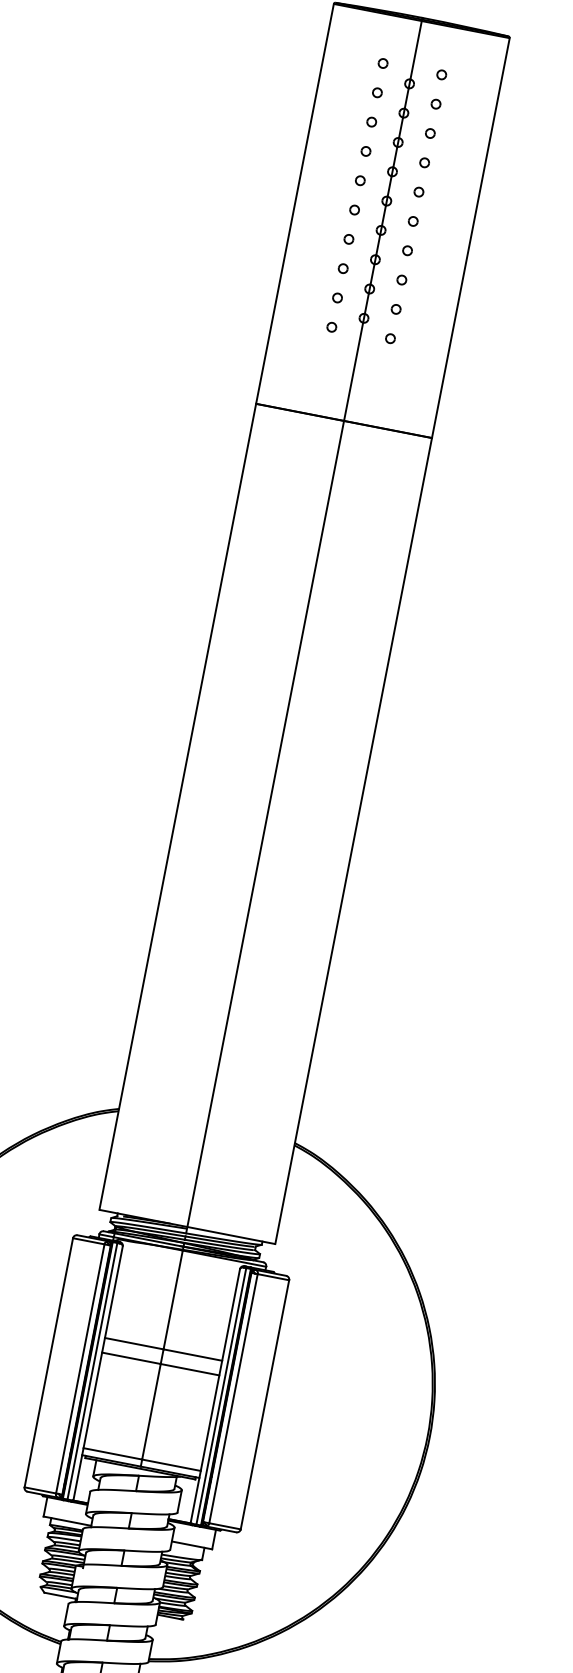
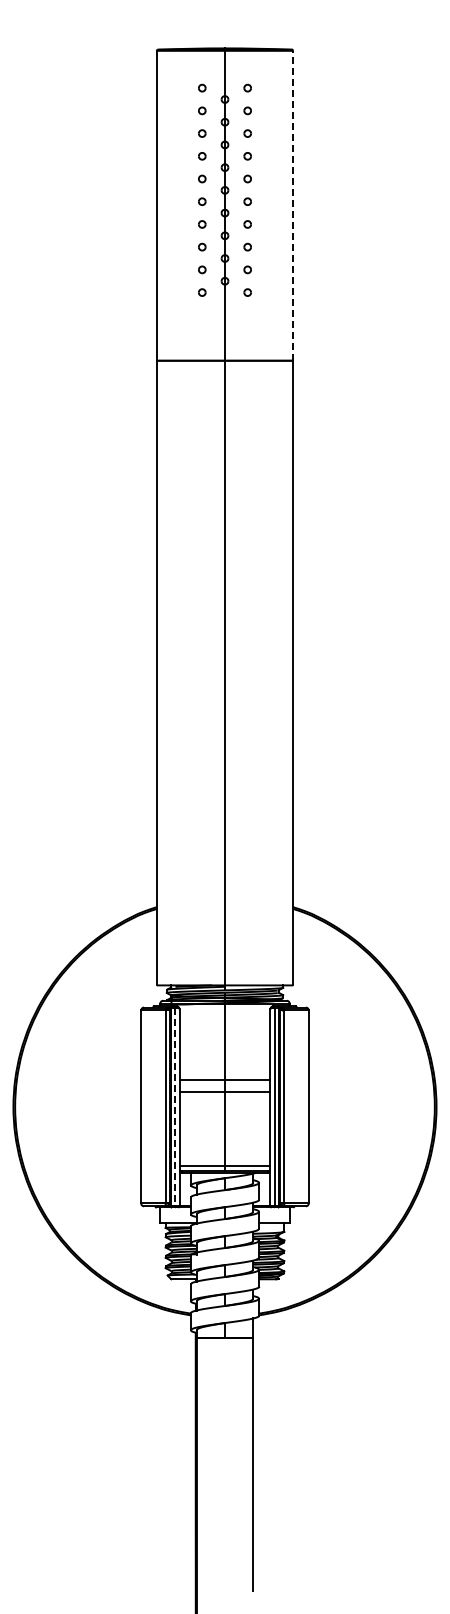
line: (471, 237) -> (293, 205), solid -> dashed
line: (92, 1372) -> (175, 1107), solid -> dashed

